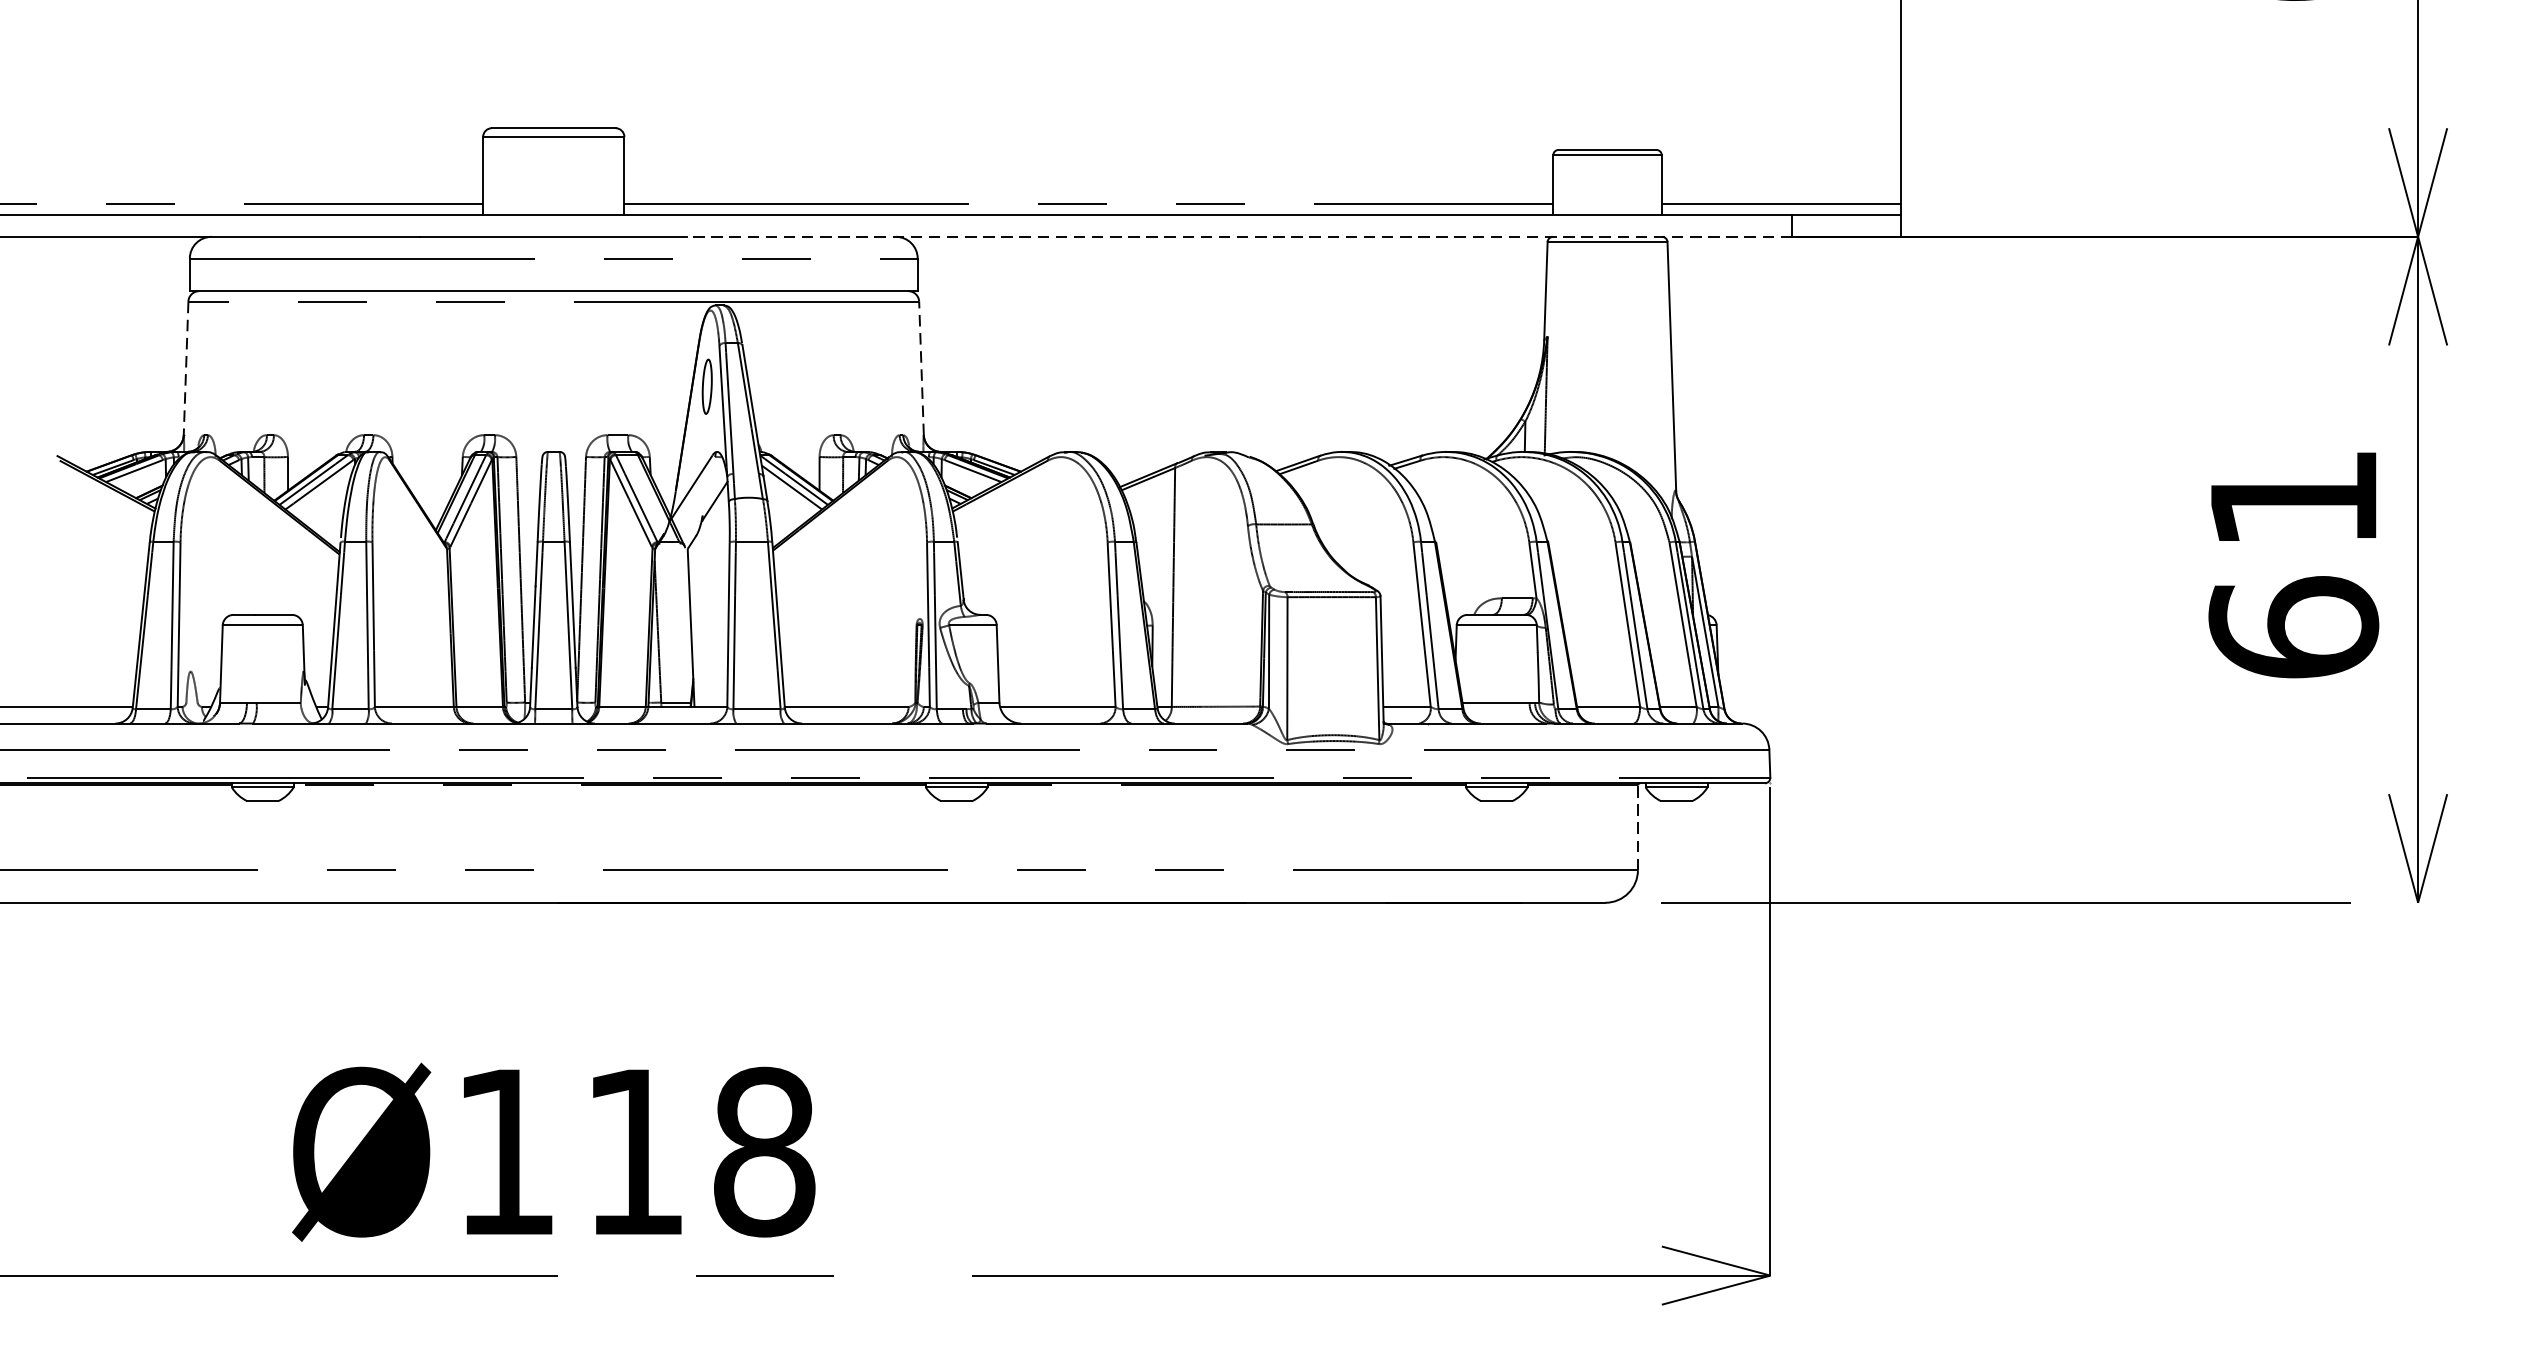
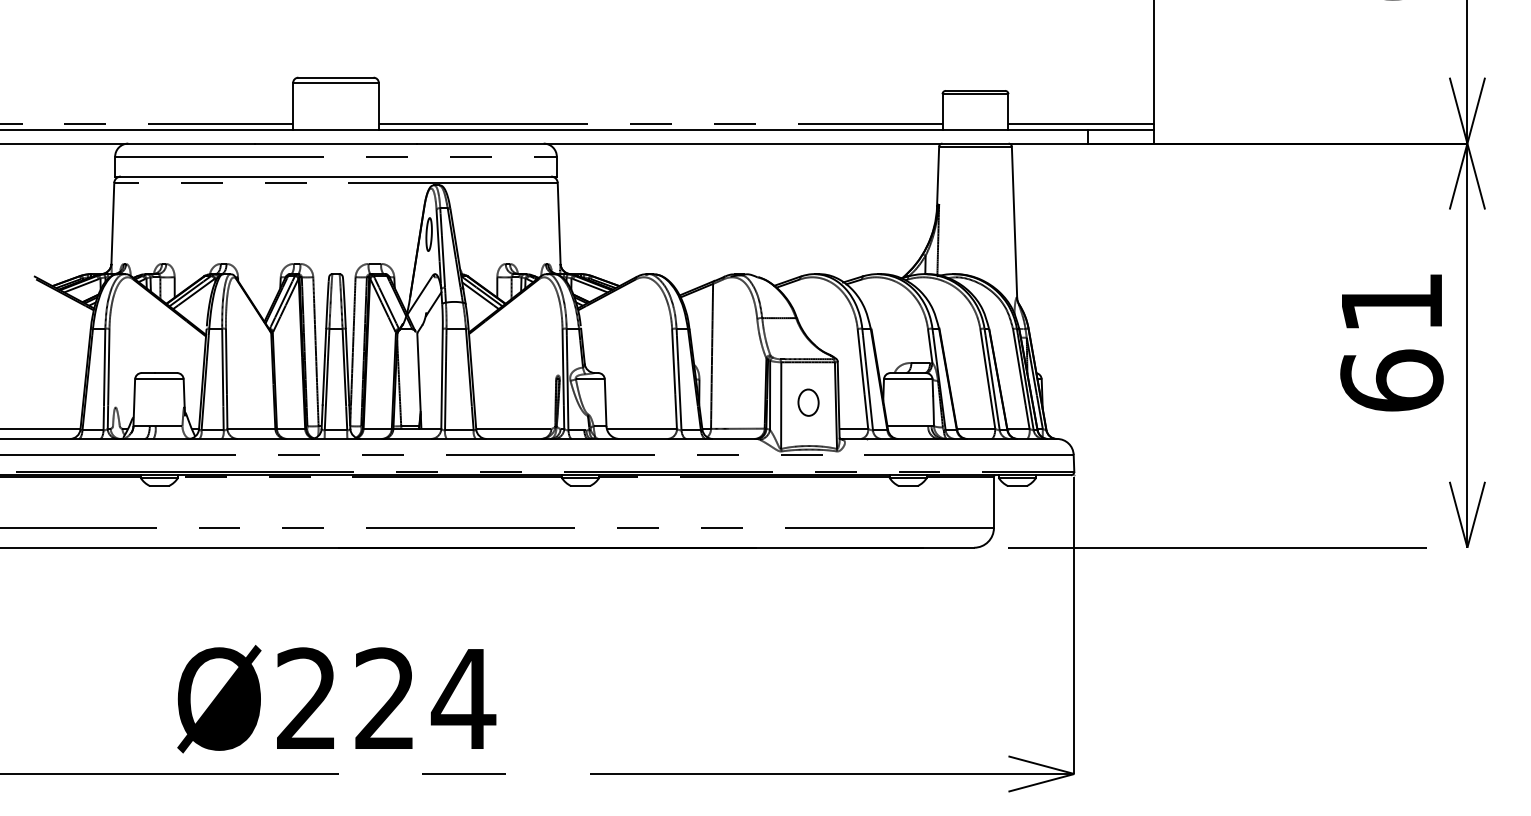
line: (1238, 236) -> (751, 143), dashed -> solid
line: (185, 368) -> (112, 223), dashed -> solid
line: (922, 368) -> (559, 223), dashed -> solid
part: (1332, 663) -> (808, 402), added
line: (1637, 828) -> (993, 502), dashed -> solid
text: (636, 1151) -> (386, 698), Ø118 -> Ø224

